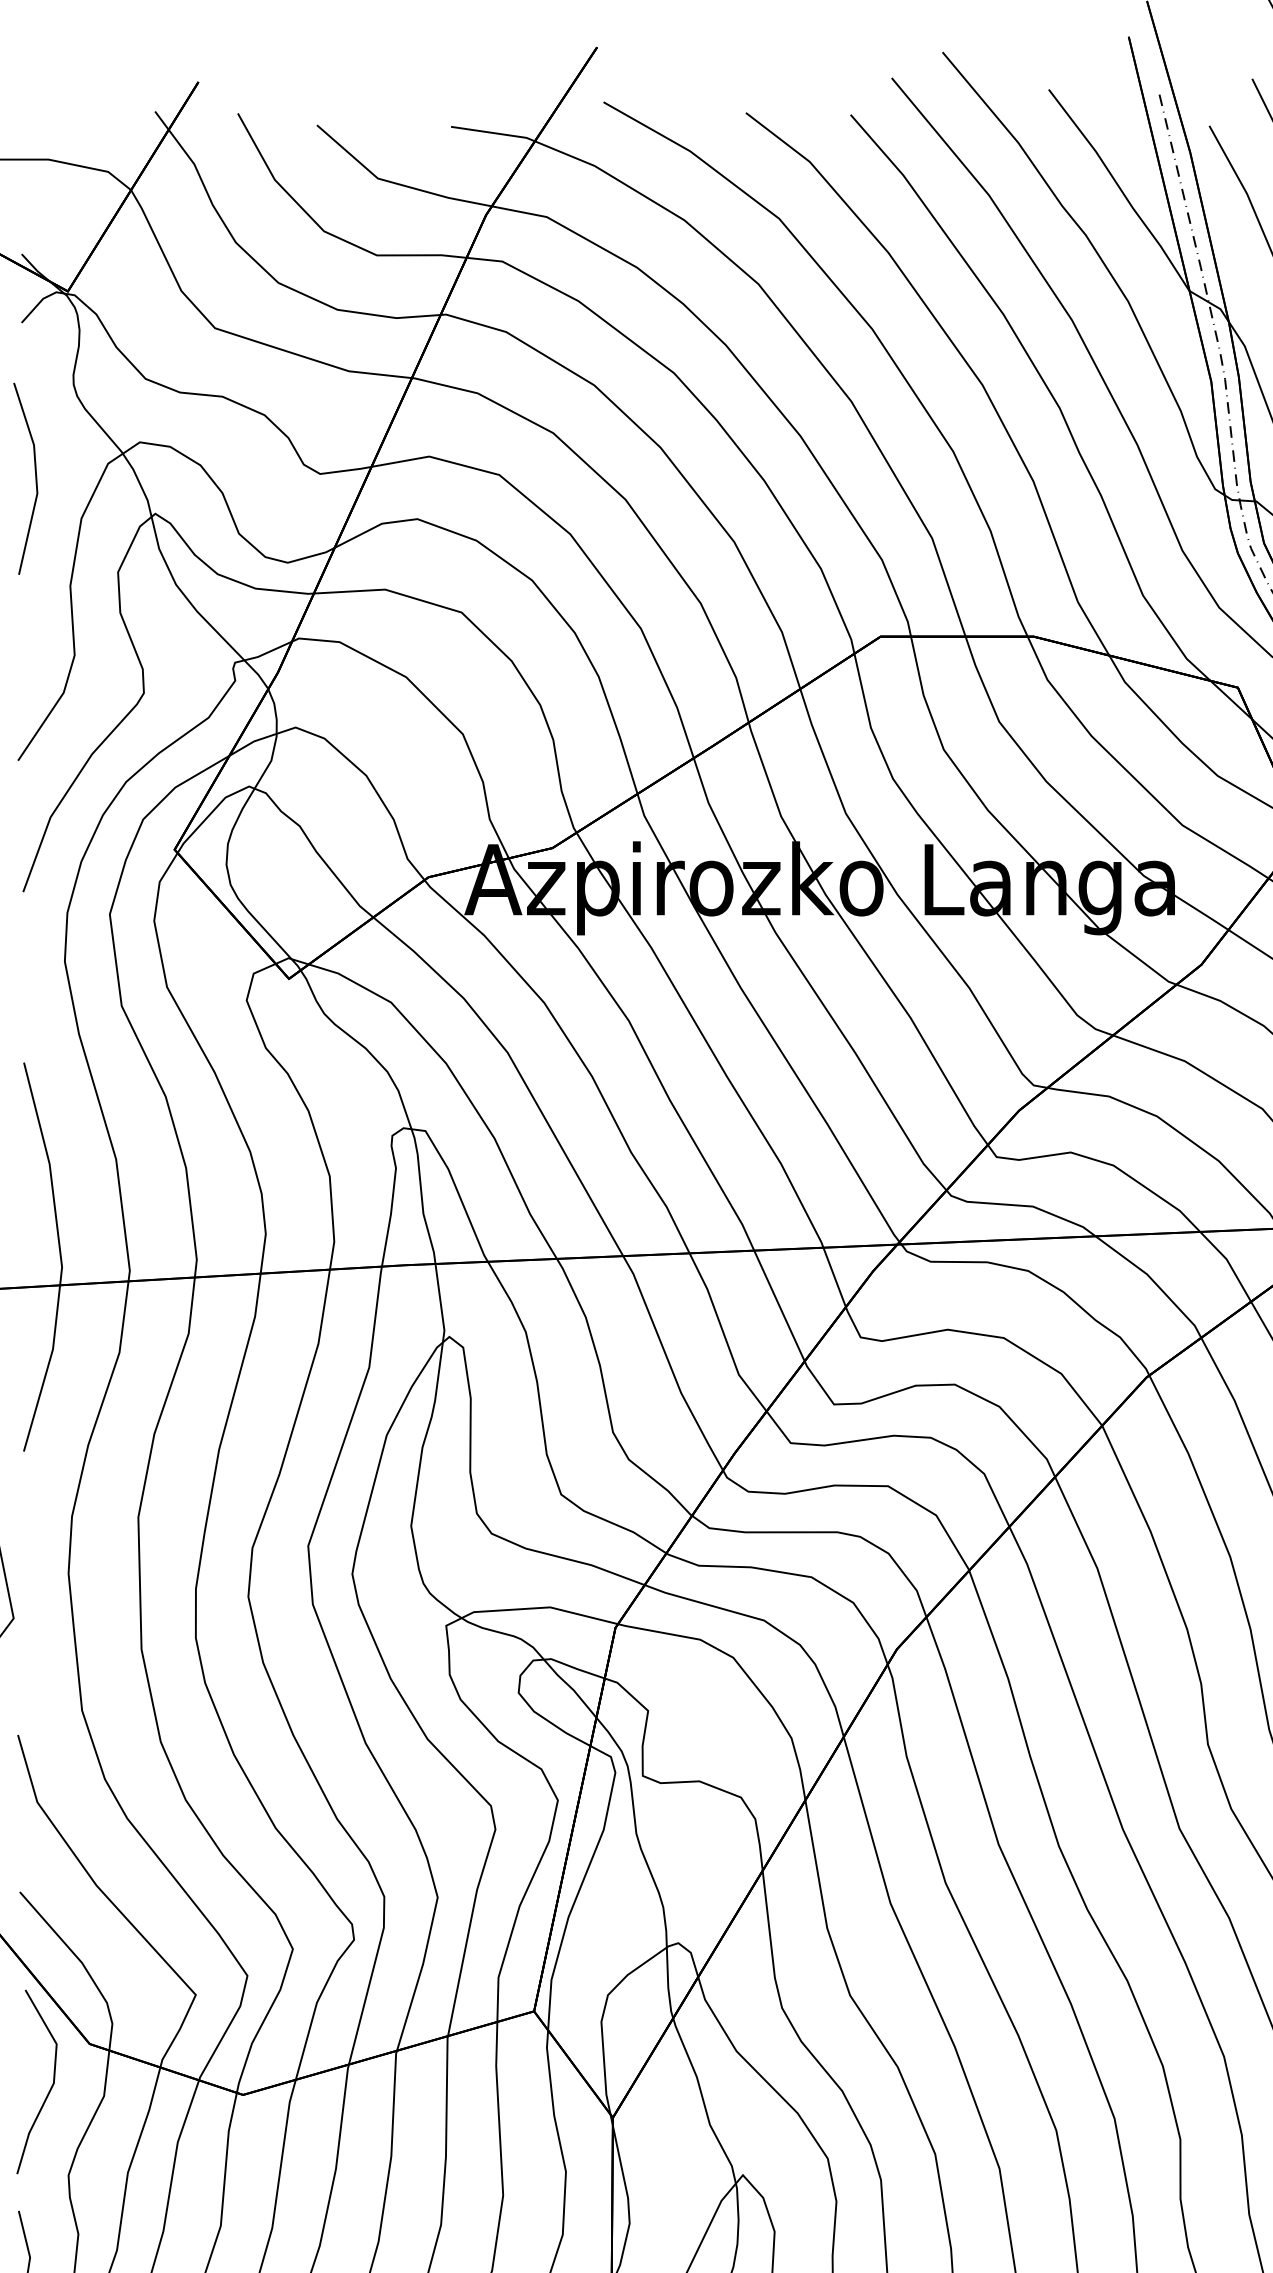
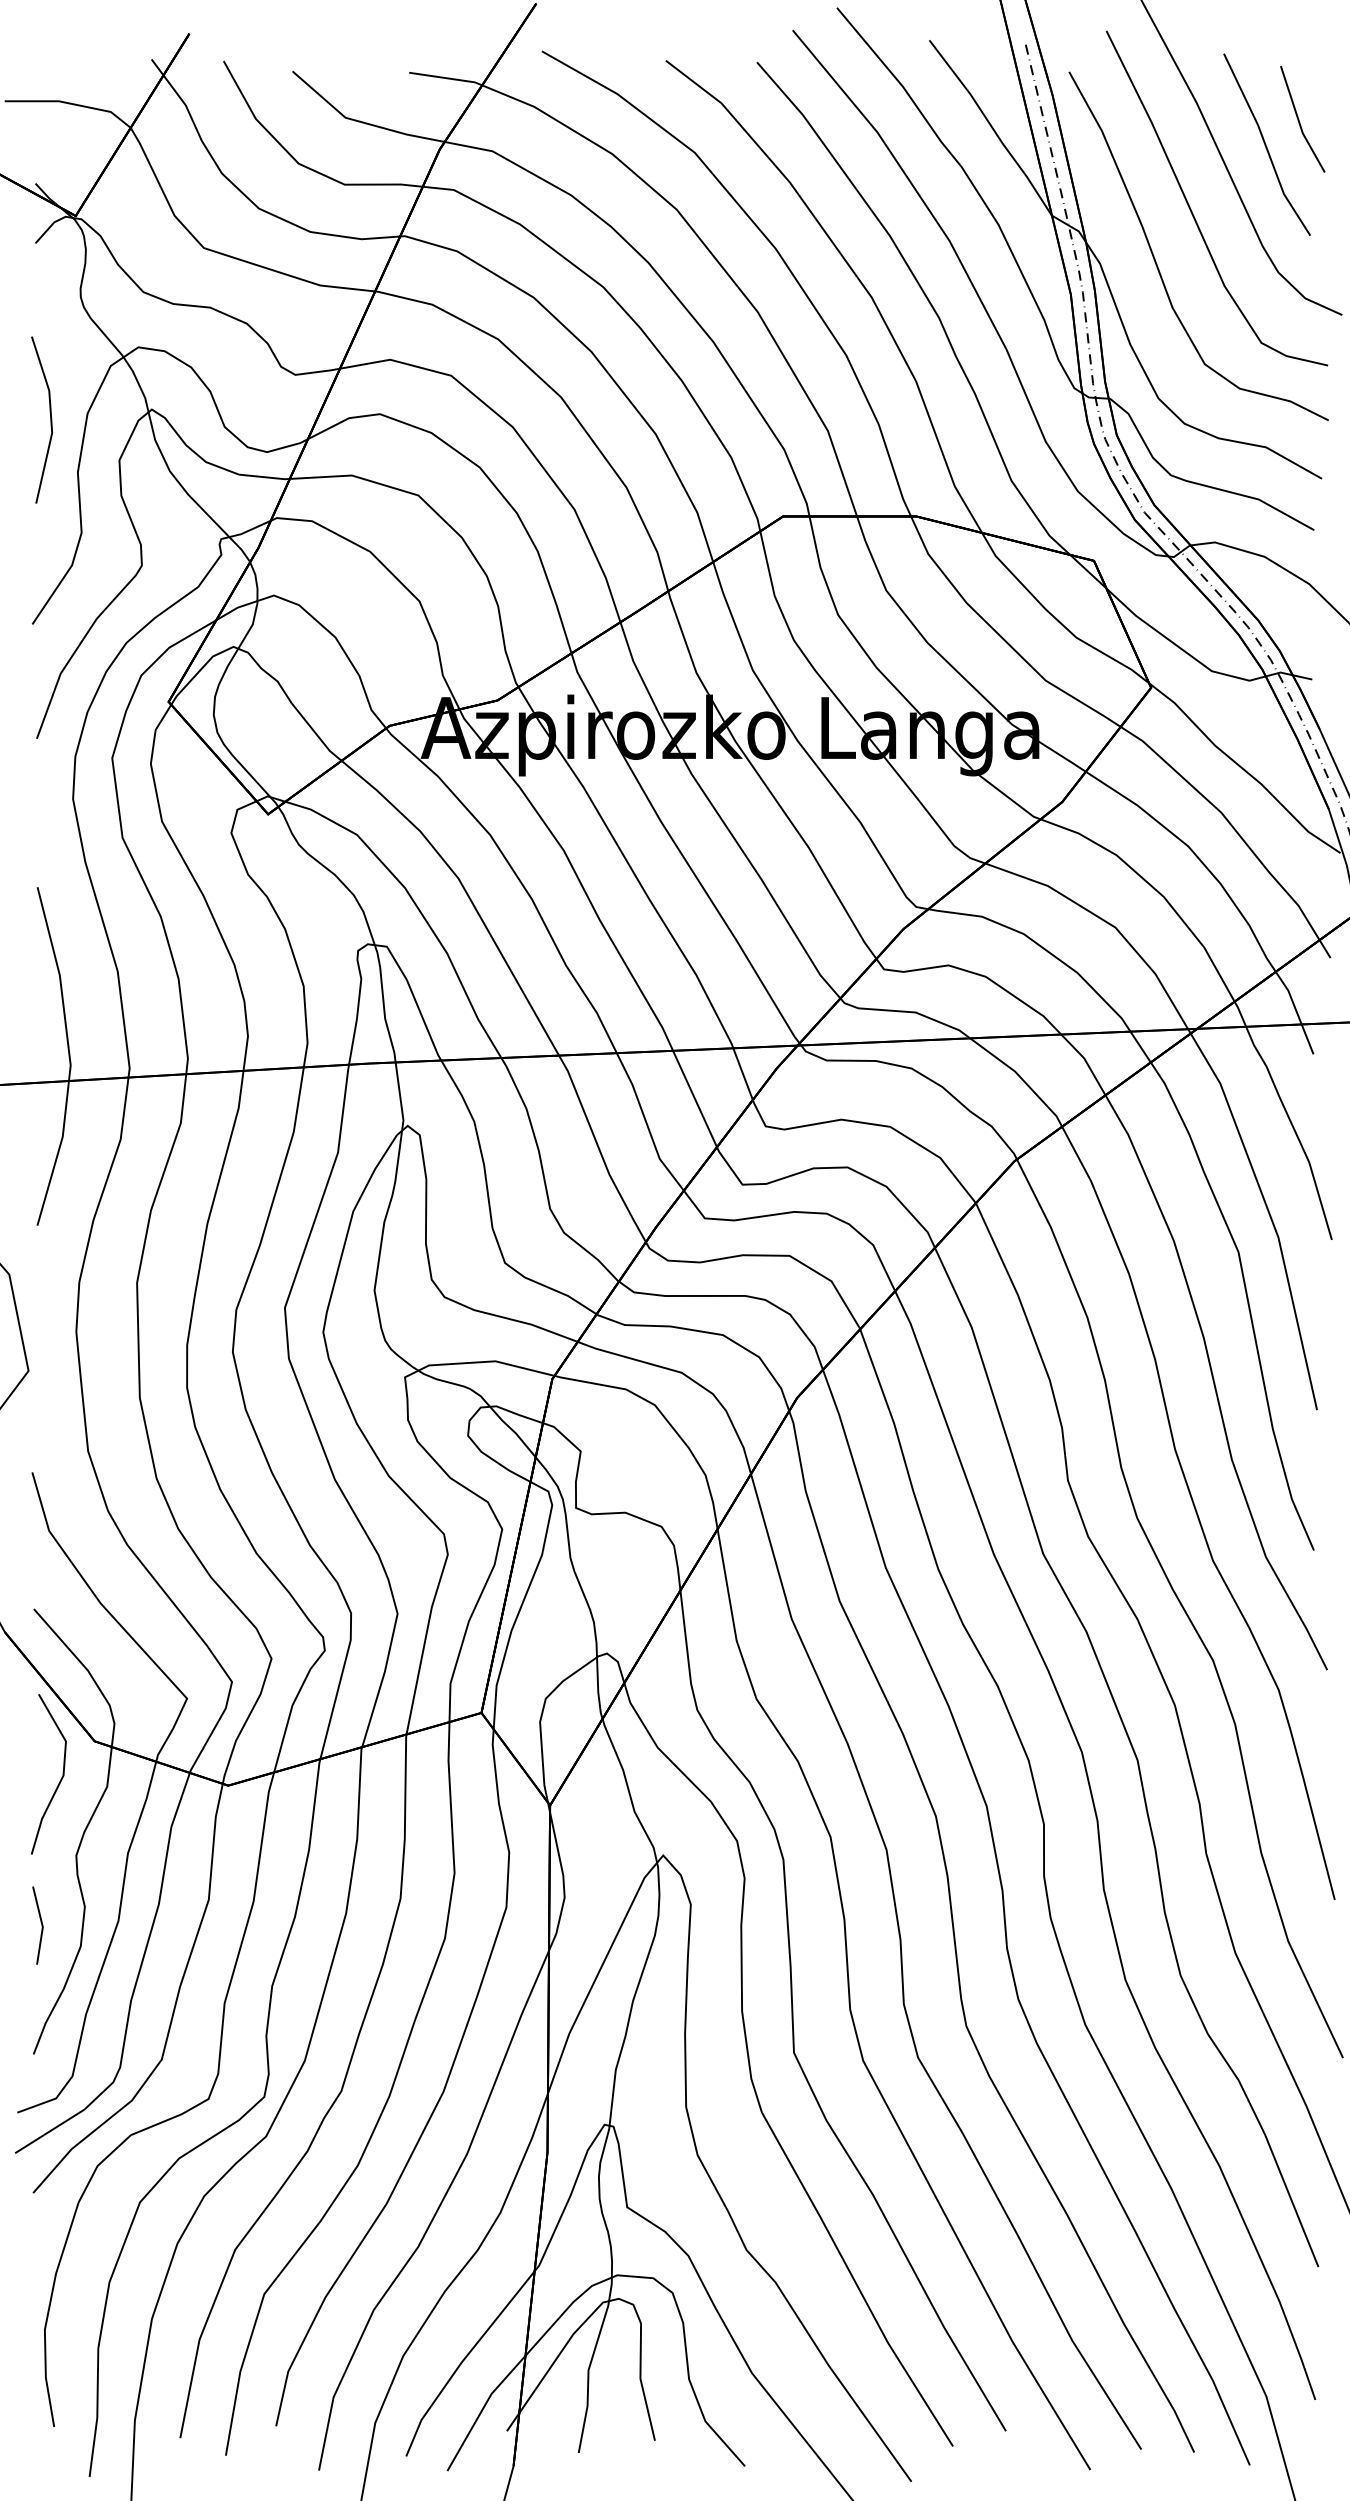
line: (35, 478) -> (50, 419), moved

